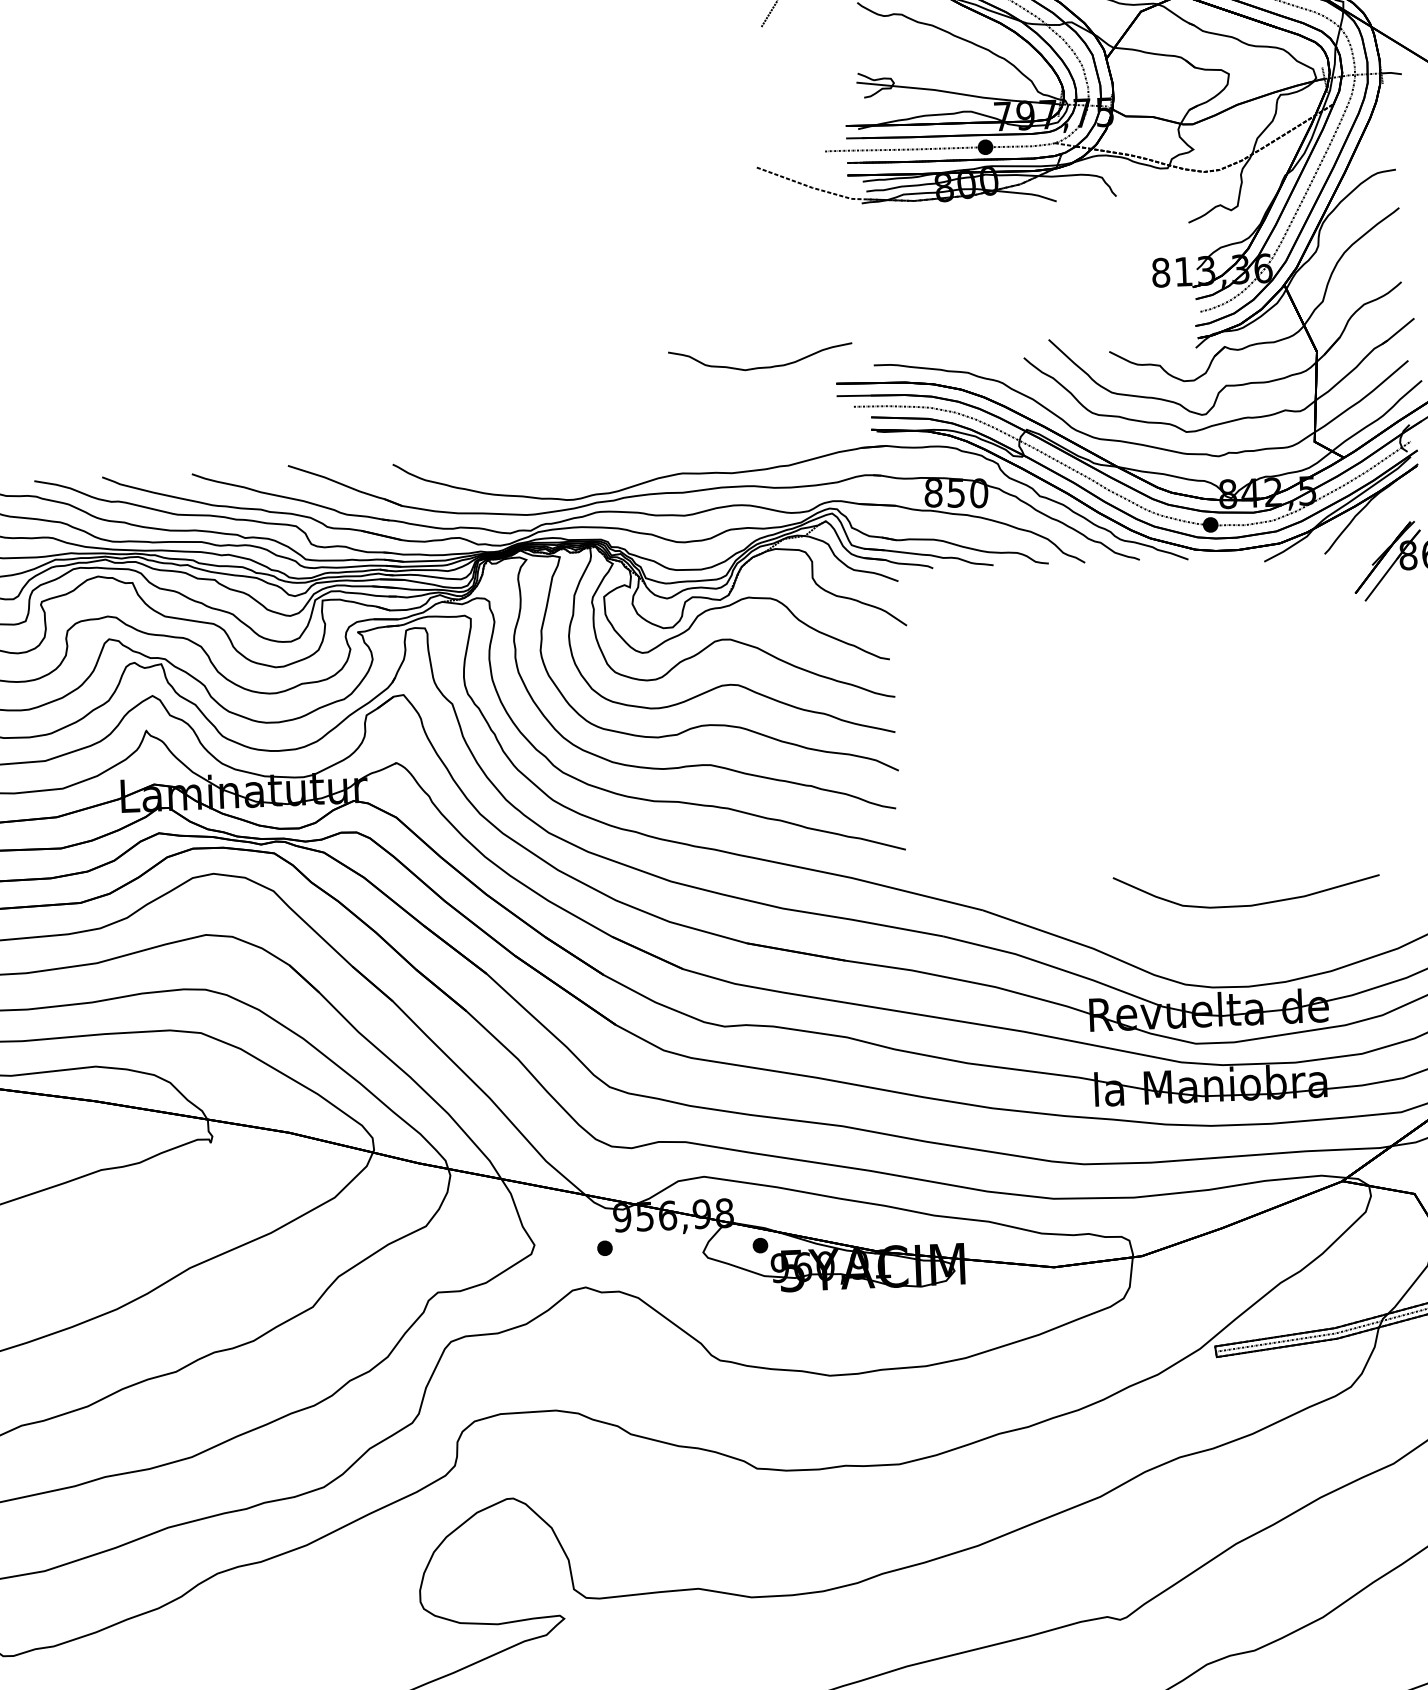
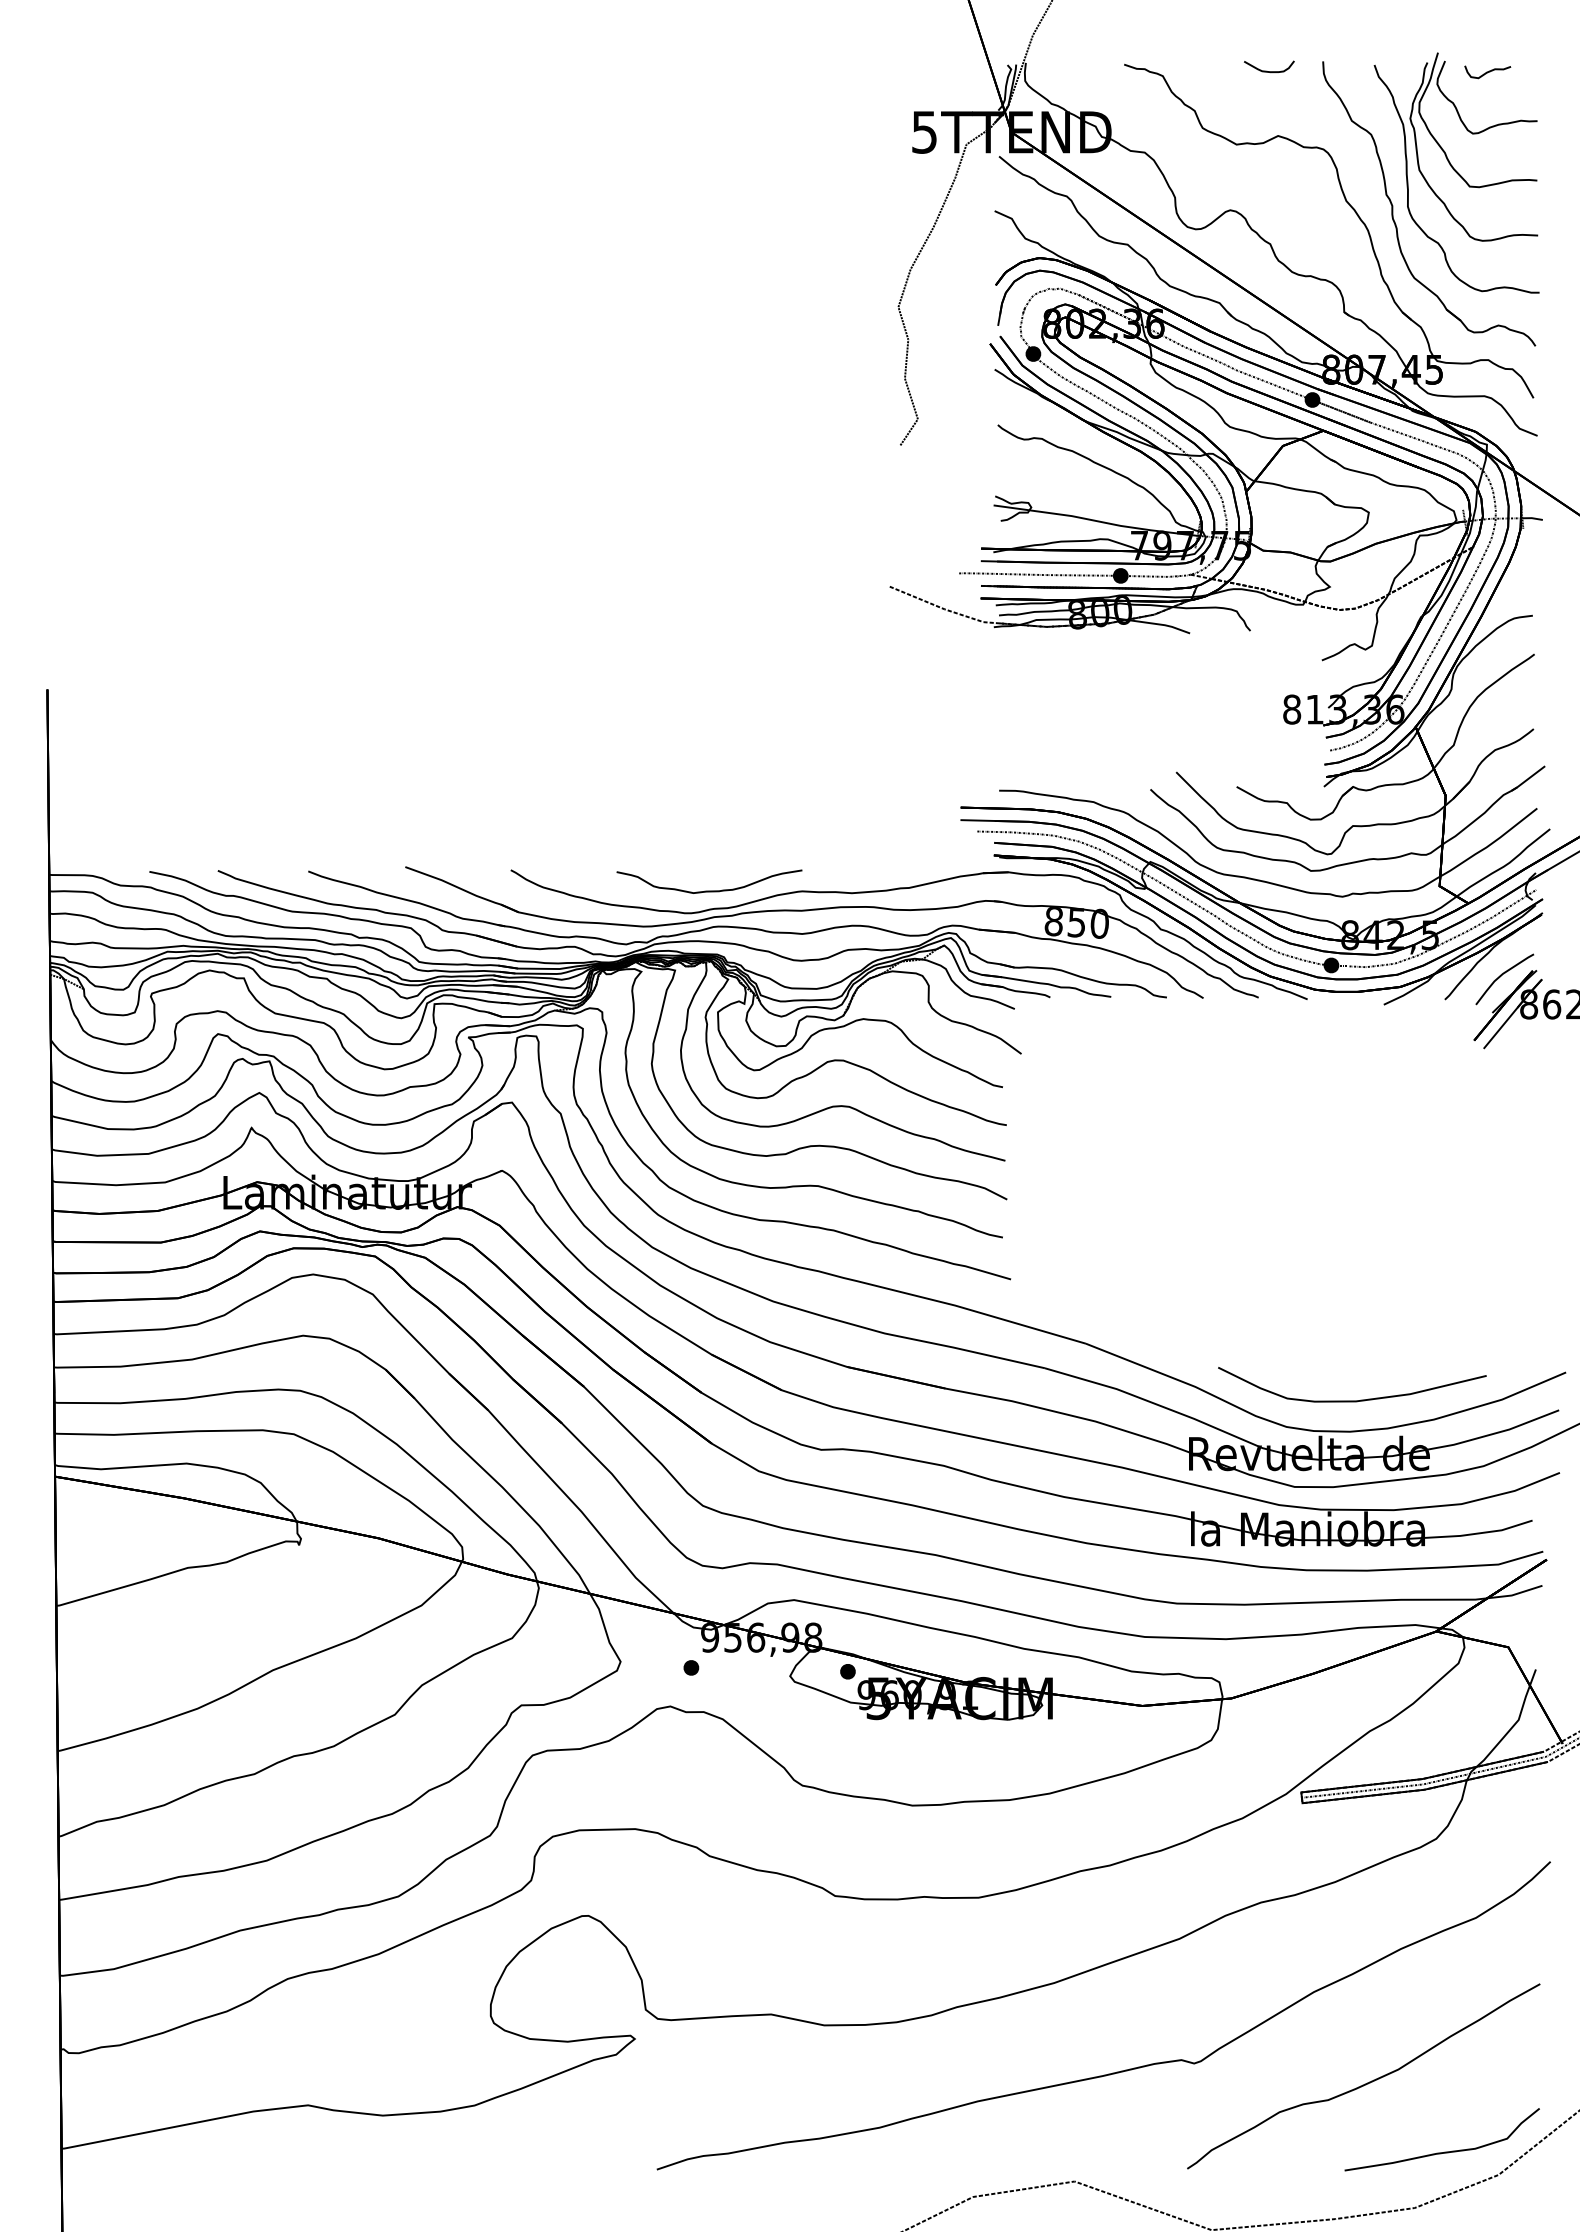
part: (760, 366) -> (709, 890), moved
curve: (1379, 528) -> (1501, 976), added
curve: (1247, 905) -> (1352, 1400), moved

